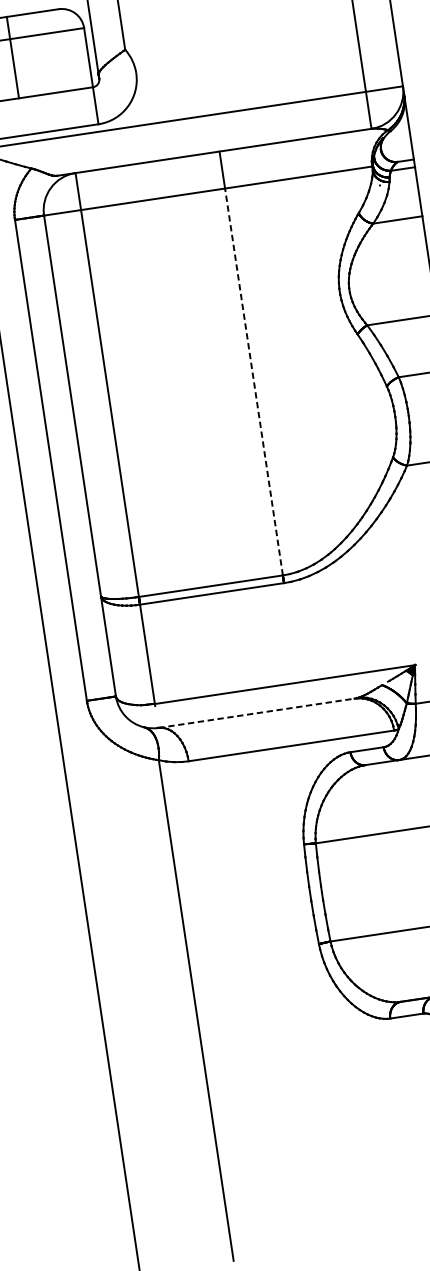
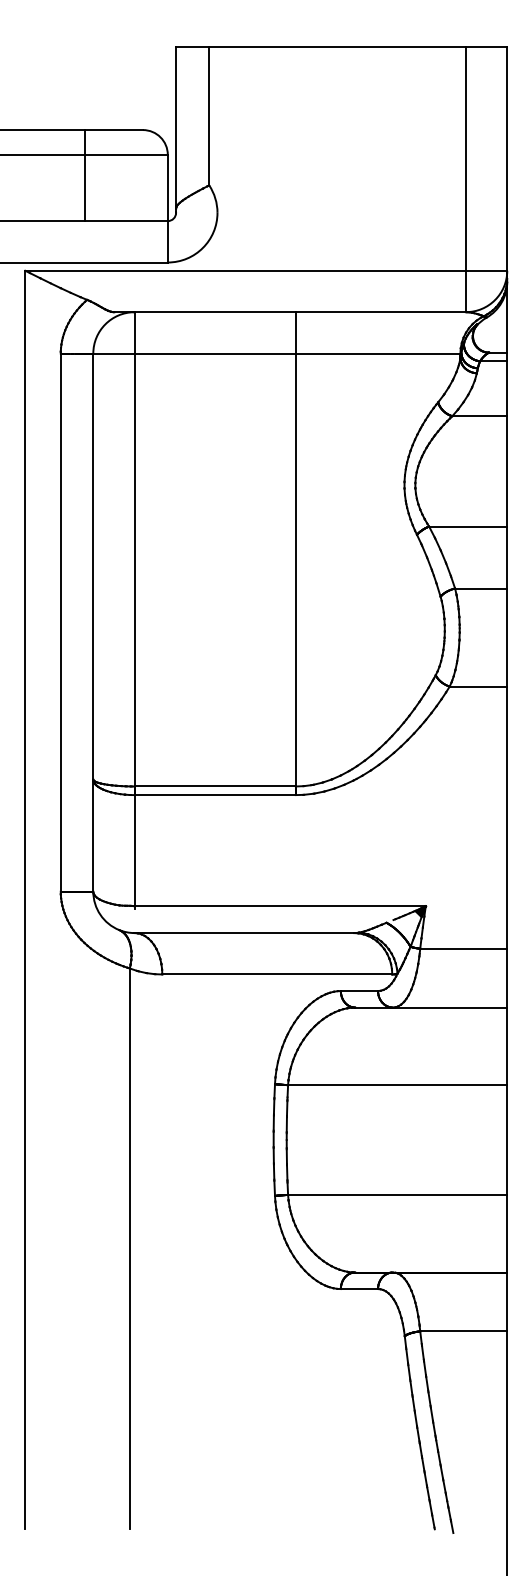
line: (253, 381) -> (295, 569), dashed -> solid
line: (256, 713) -> (244, 933), dashed -> solid

